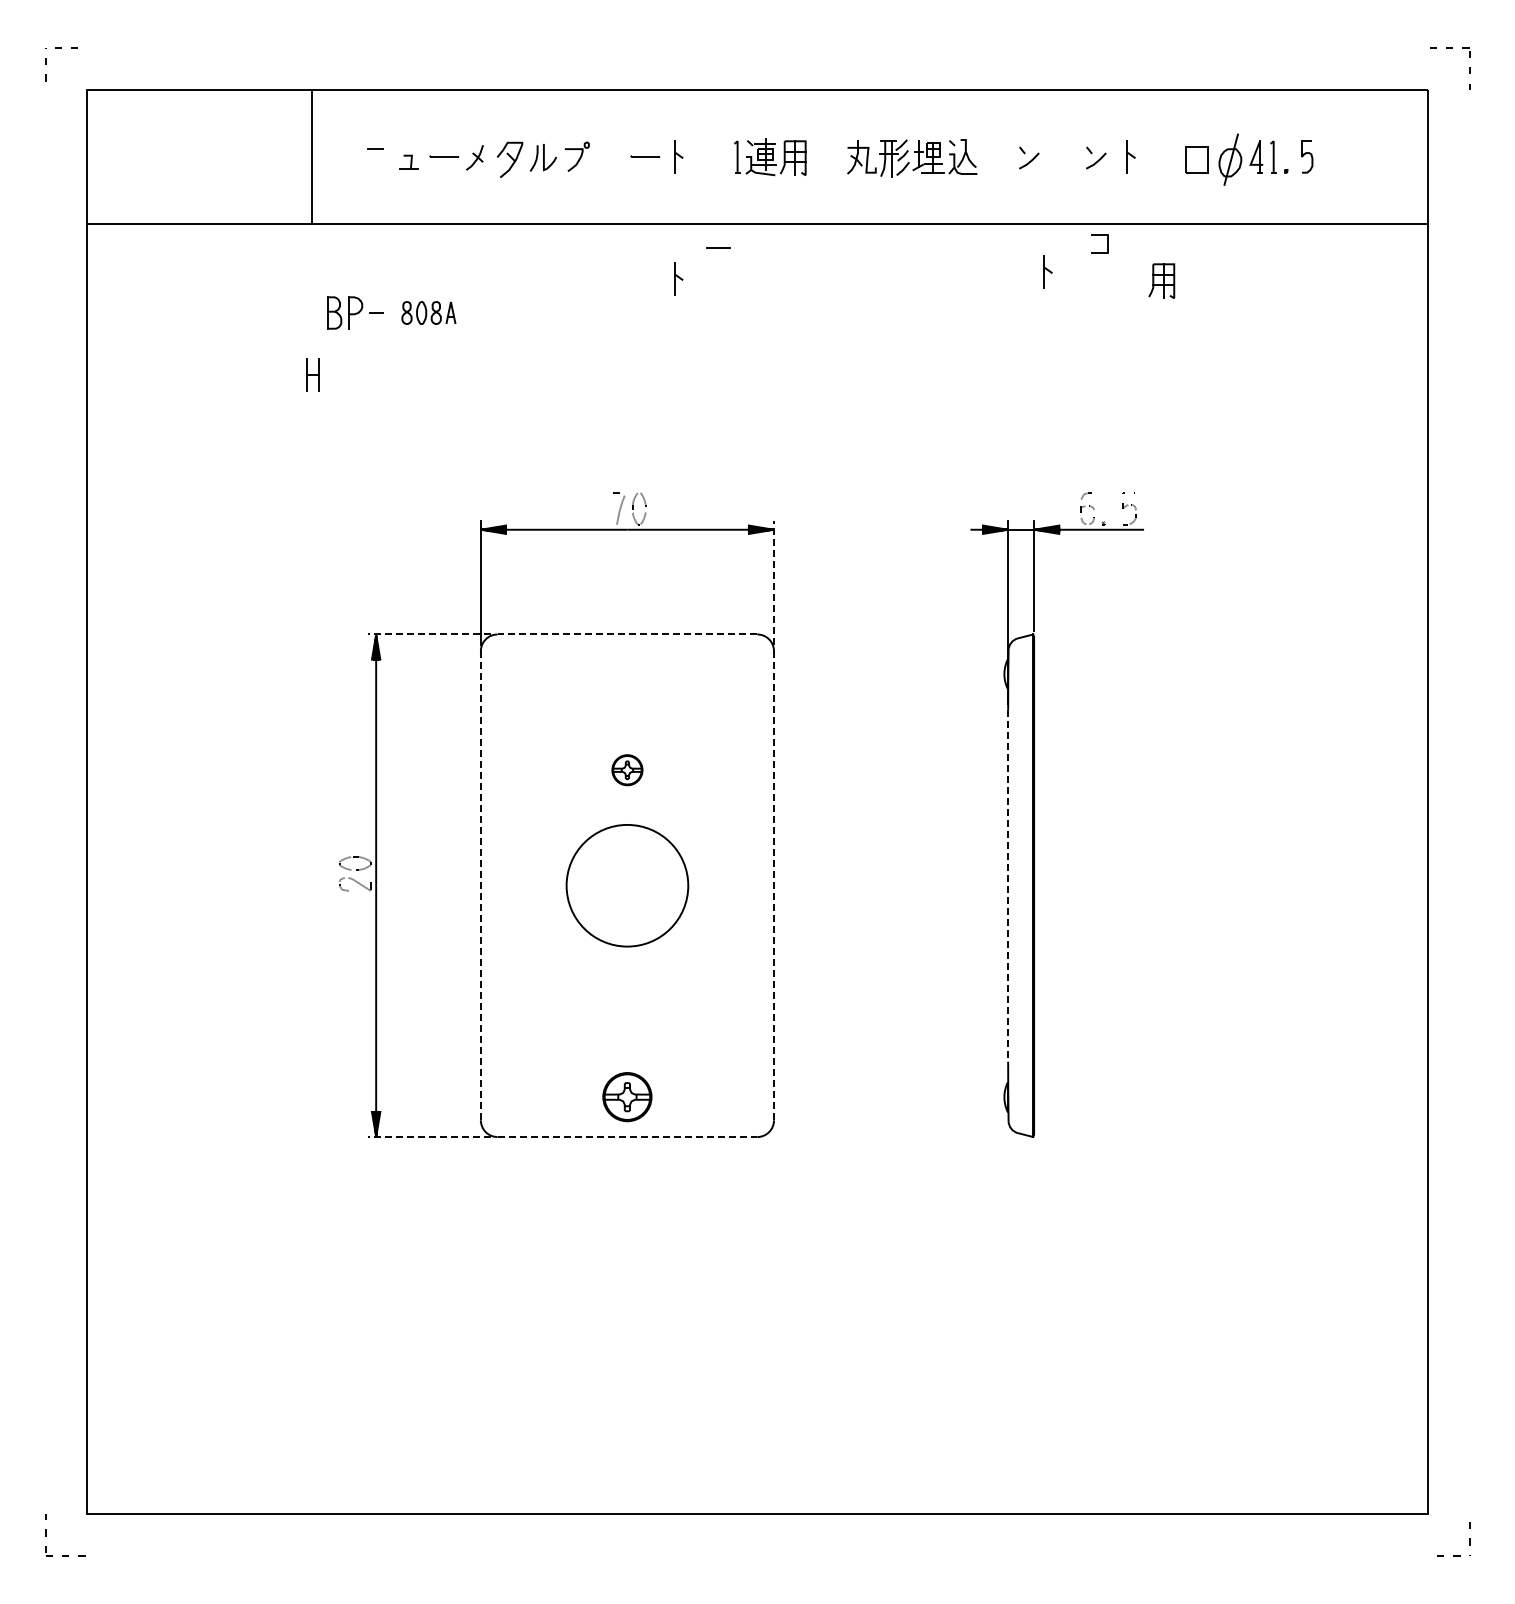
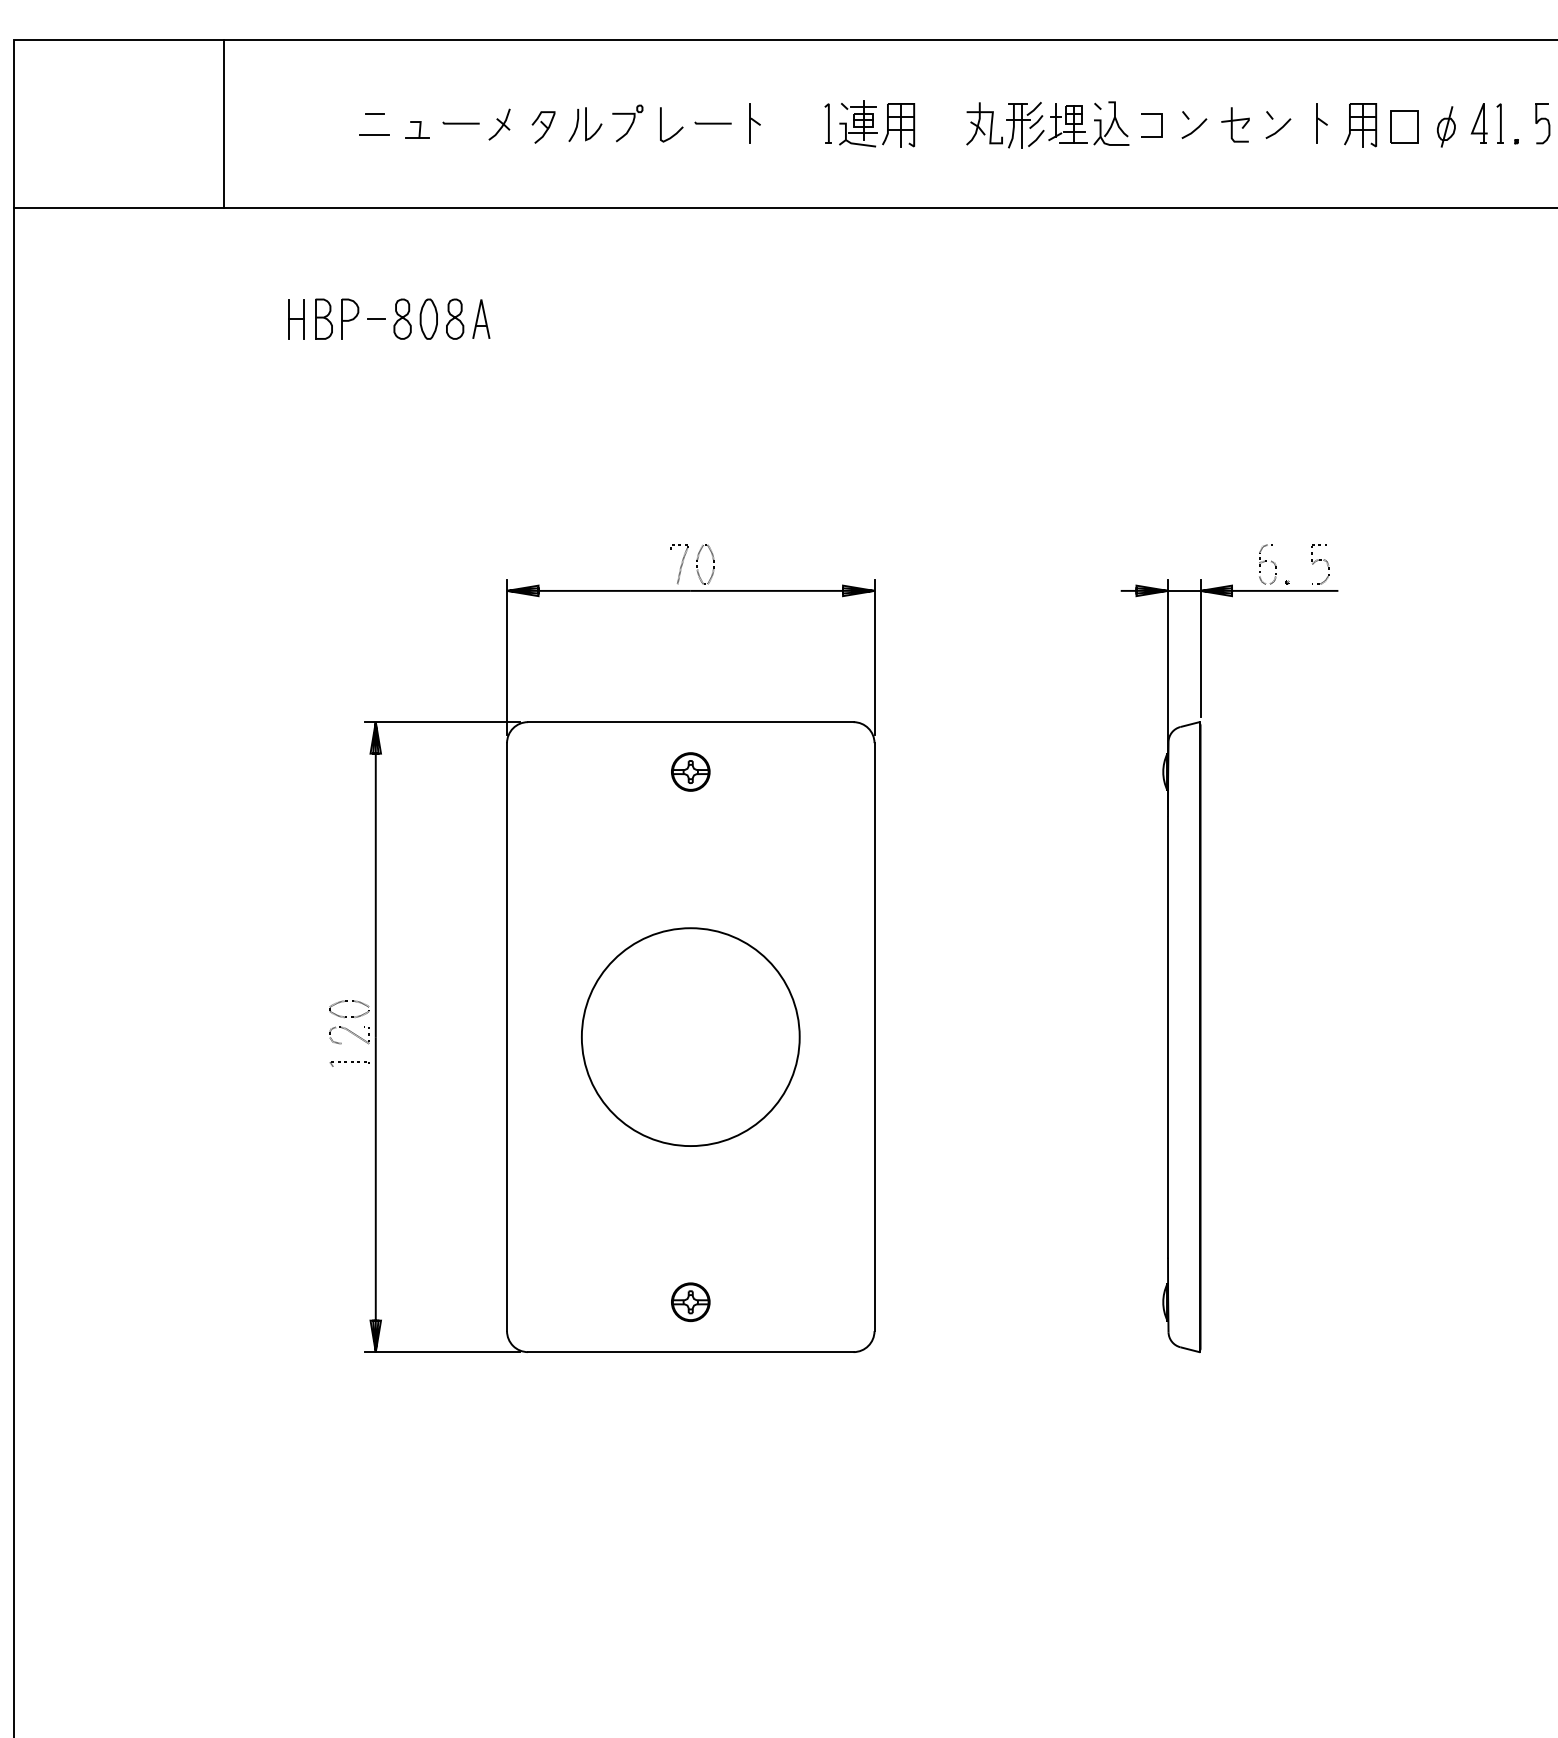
line: (311, 157) -> (223, 124), moved
part: (1061, 158) -> (1234, 125), added
part: (1229, 159) -> (1445, 126), size x0.62
part: (509, 160) -> (542, 128), size x0.71
curve: (614, 164) -> (674, 133), added
line: (1099, 235) -> (1152, 114), moved
line: (718, 247) -> (374, 134), moved
part: (1047, 271) -> (1217, 267), removed
part: (678, 278) -> (754, 275), removed
part: (1161, 280) -> (1360, 124), moved
part: (428, 312) -> (441, 318), size x1.43
part: (312, 374) -> (295, 318), moved
line: (774, 583) -> (875, 658), dashed -> solid
line: (429, 634) -> (442, 722), dashed -> solid
line: (627, 634) -> (690, 722), dashed -> solid
part: (627, 770) -> (690, 772), moved
line: (480, 885) -> (506, 1036), dashed -> solid
circle: (627, 885) -> (690, 1036), size x1.43
line: (774, 885) -> (875, 1036), dashed -> solid
line: (1008, 885) -> (1168, 1036), dashed -> solid
line: (346, 905) -> (338, 1061), added
part: (627, 1097) -> (690, 1302), size x0.62
line: (429, 1137) -> (442, 1352), dashed -> solid
line: (627, 1137) -> (690, 1352), dashed -> solid

